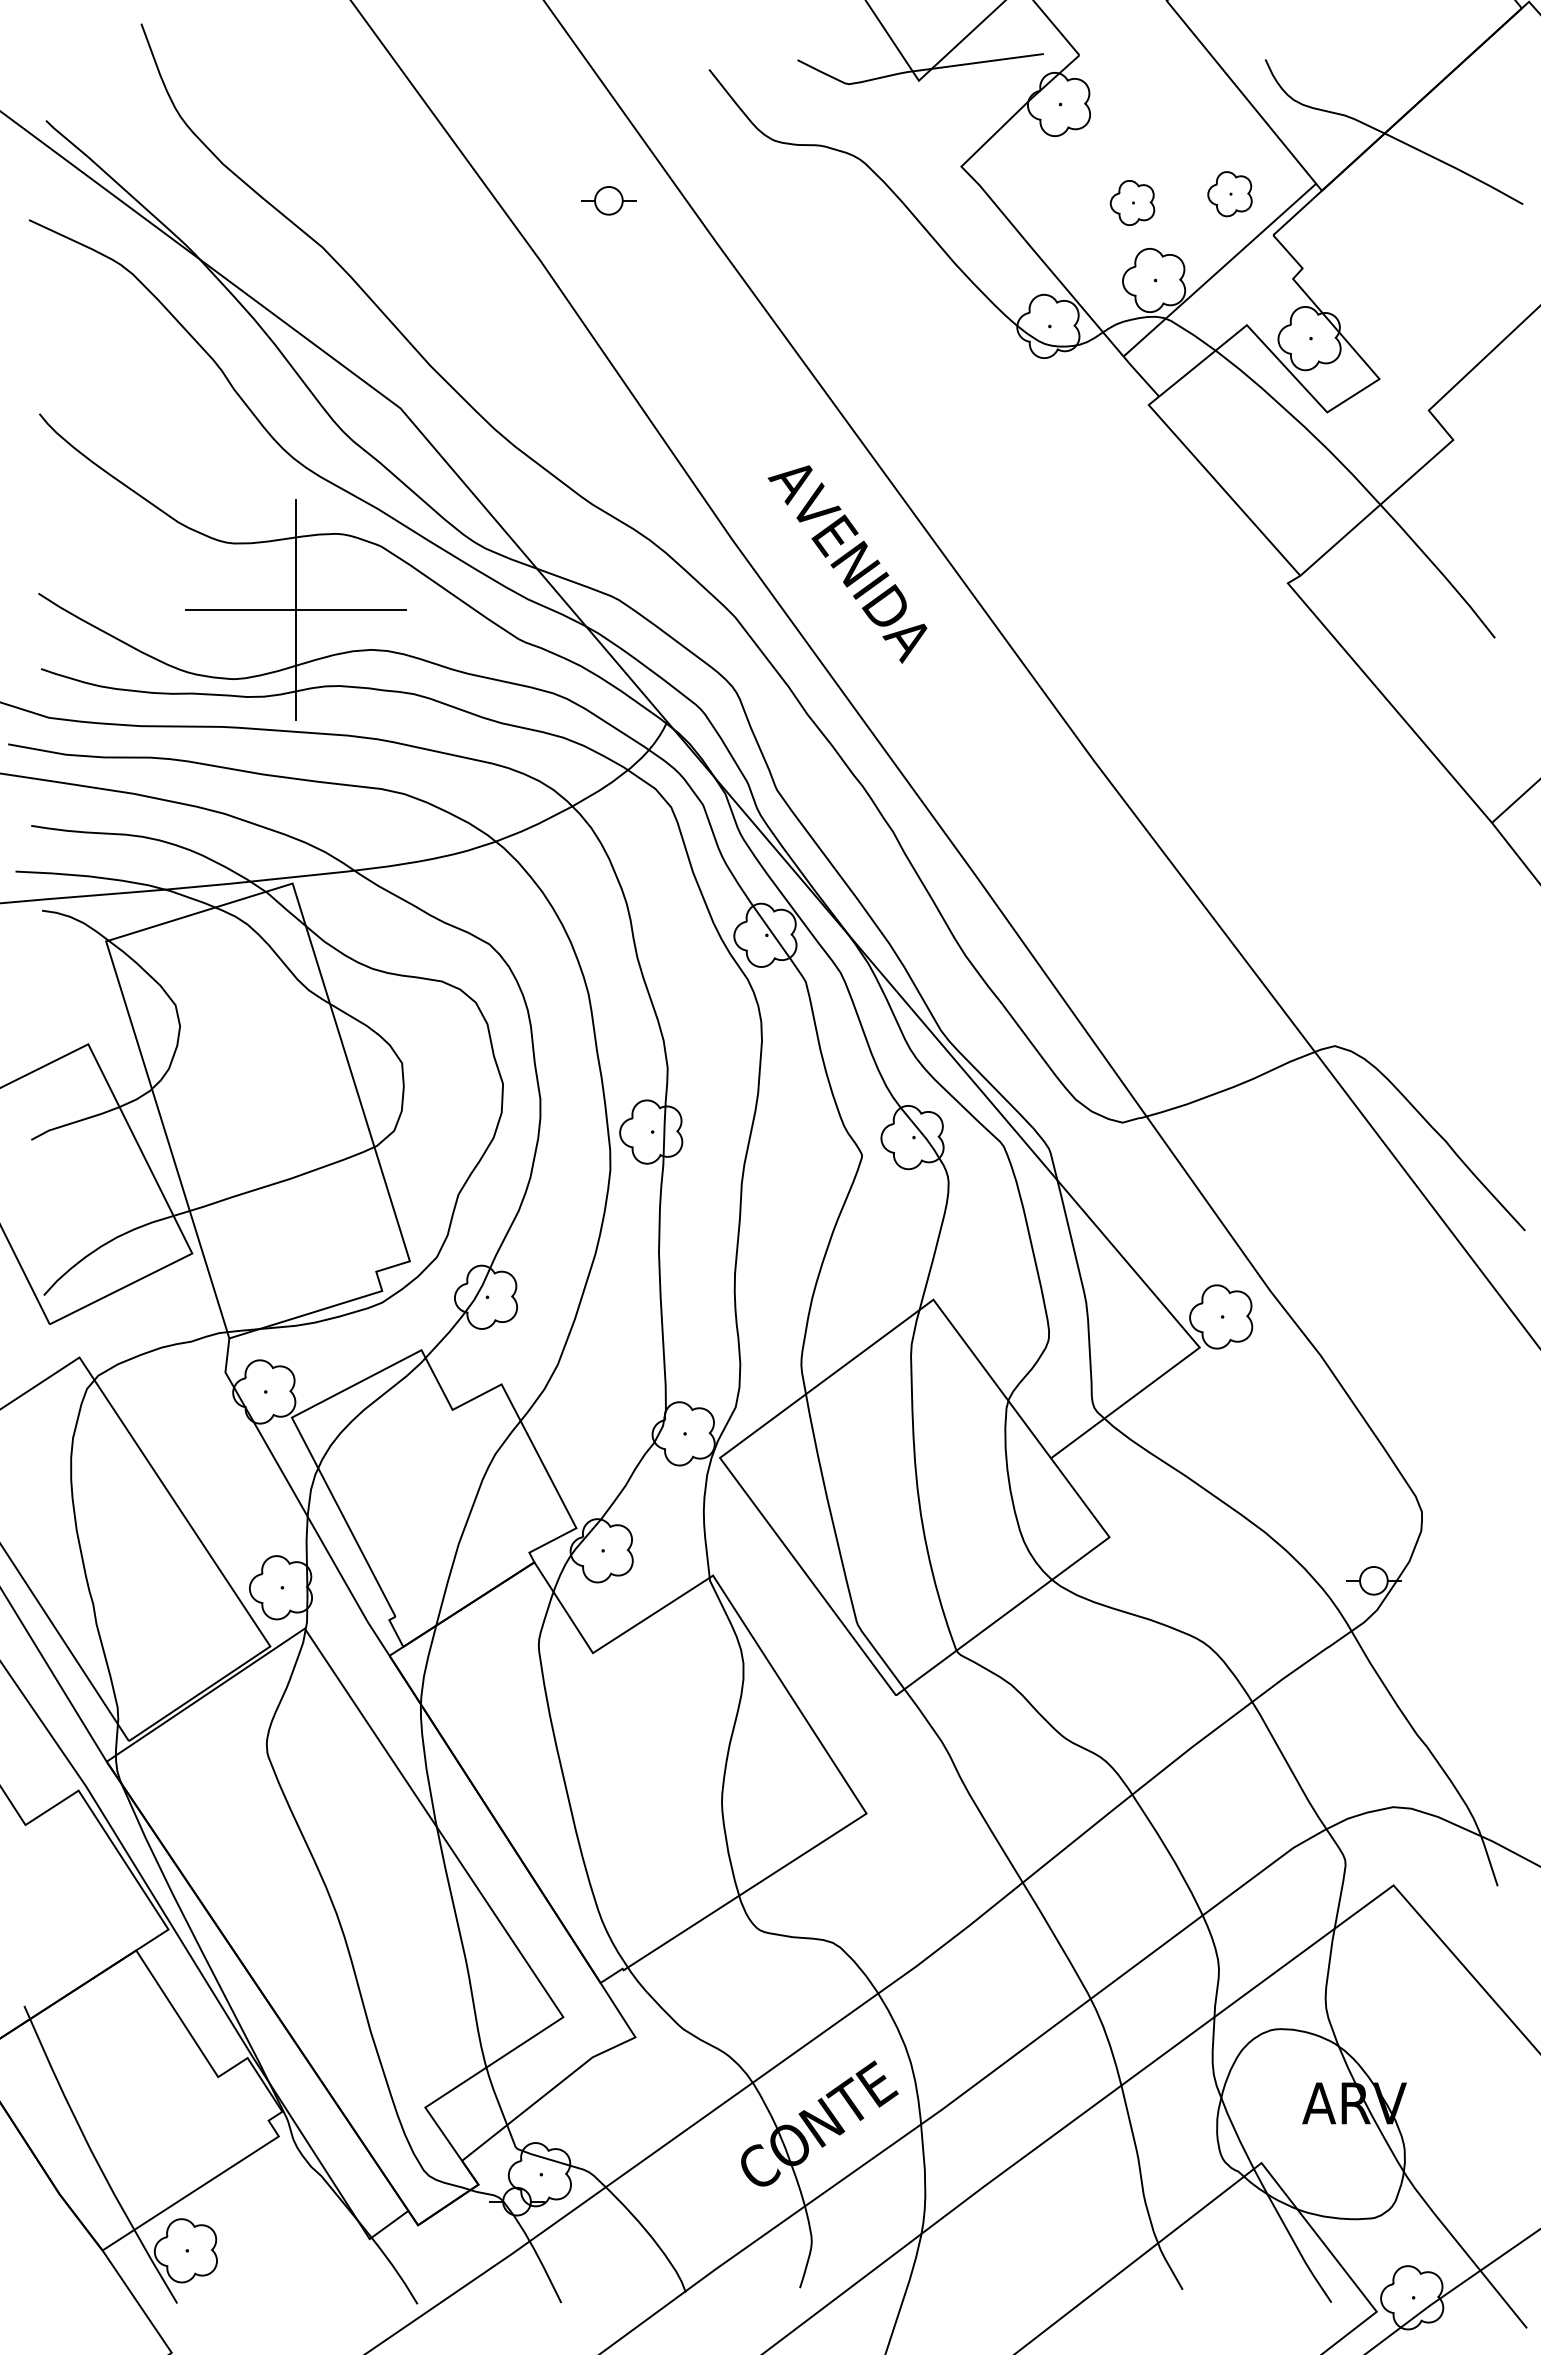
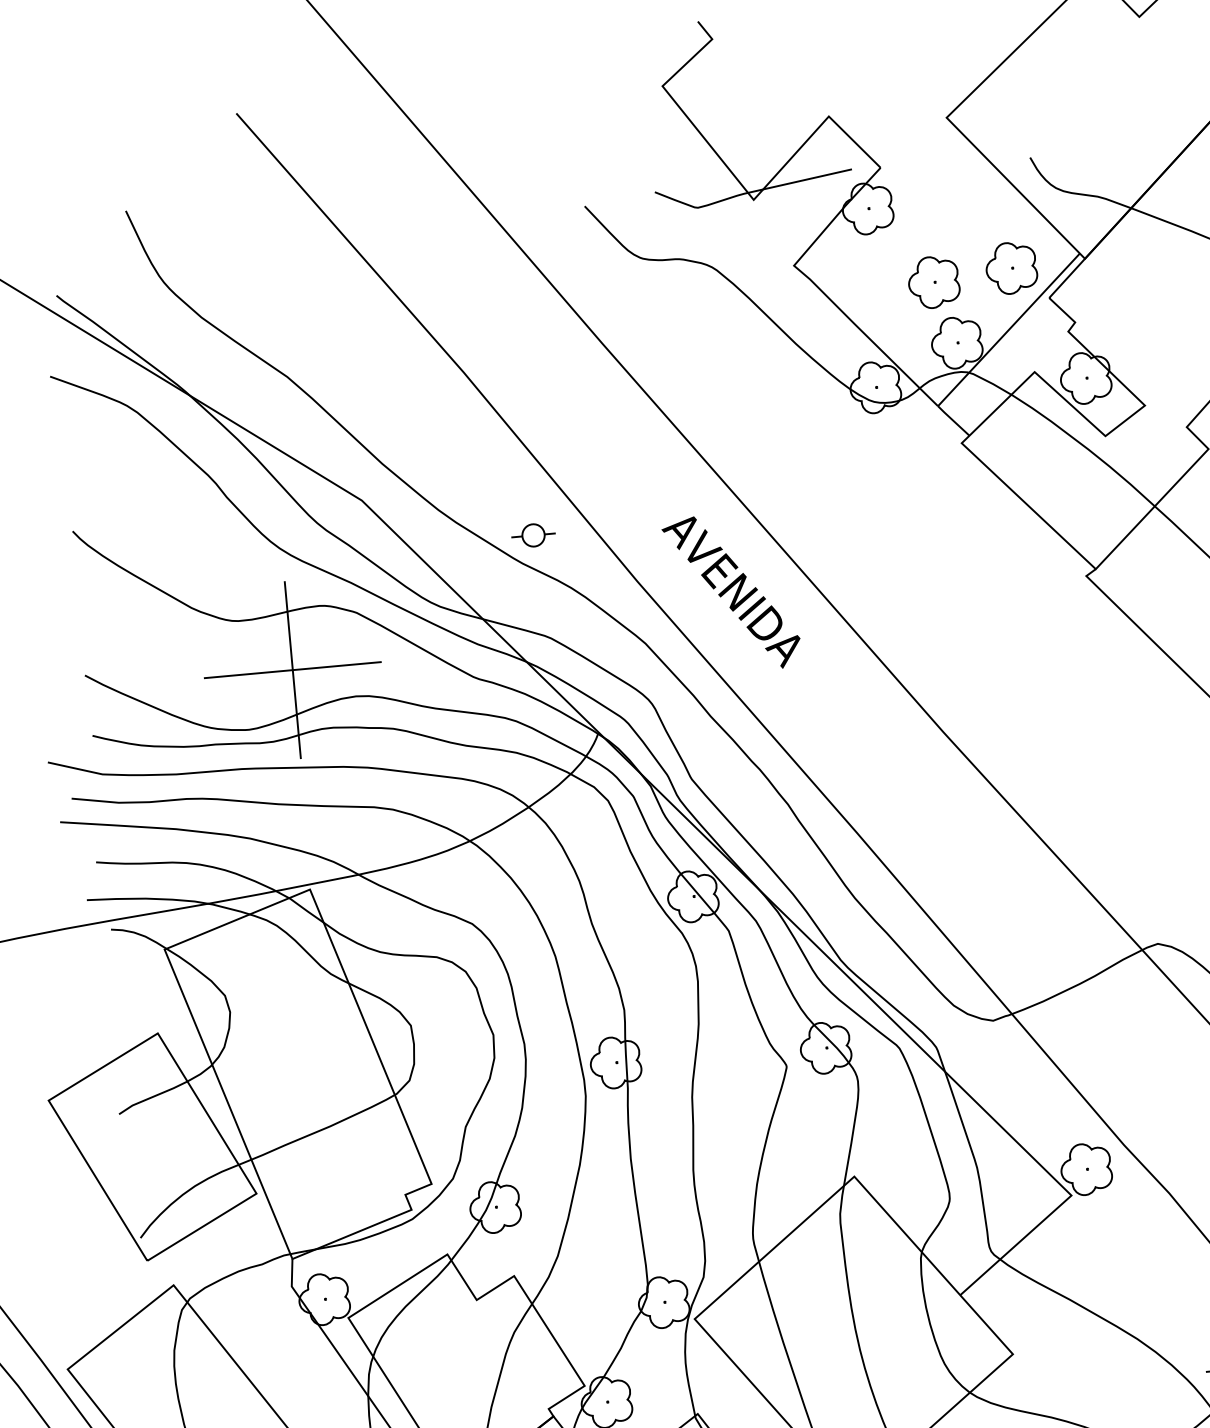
part: (1229, 193) -> (1011, 267), size x1.43
part: (608, 200) -> (533, 535), moved
part: (1132, 202) -> (933, 281), size x1.43

